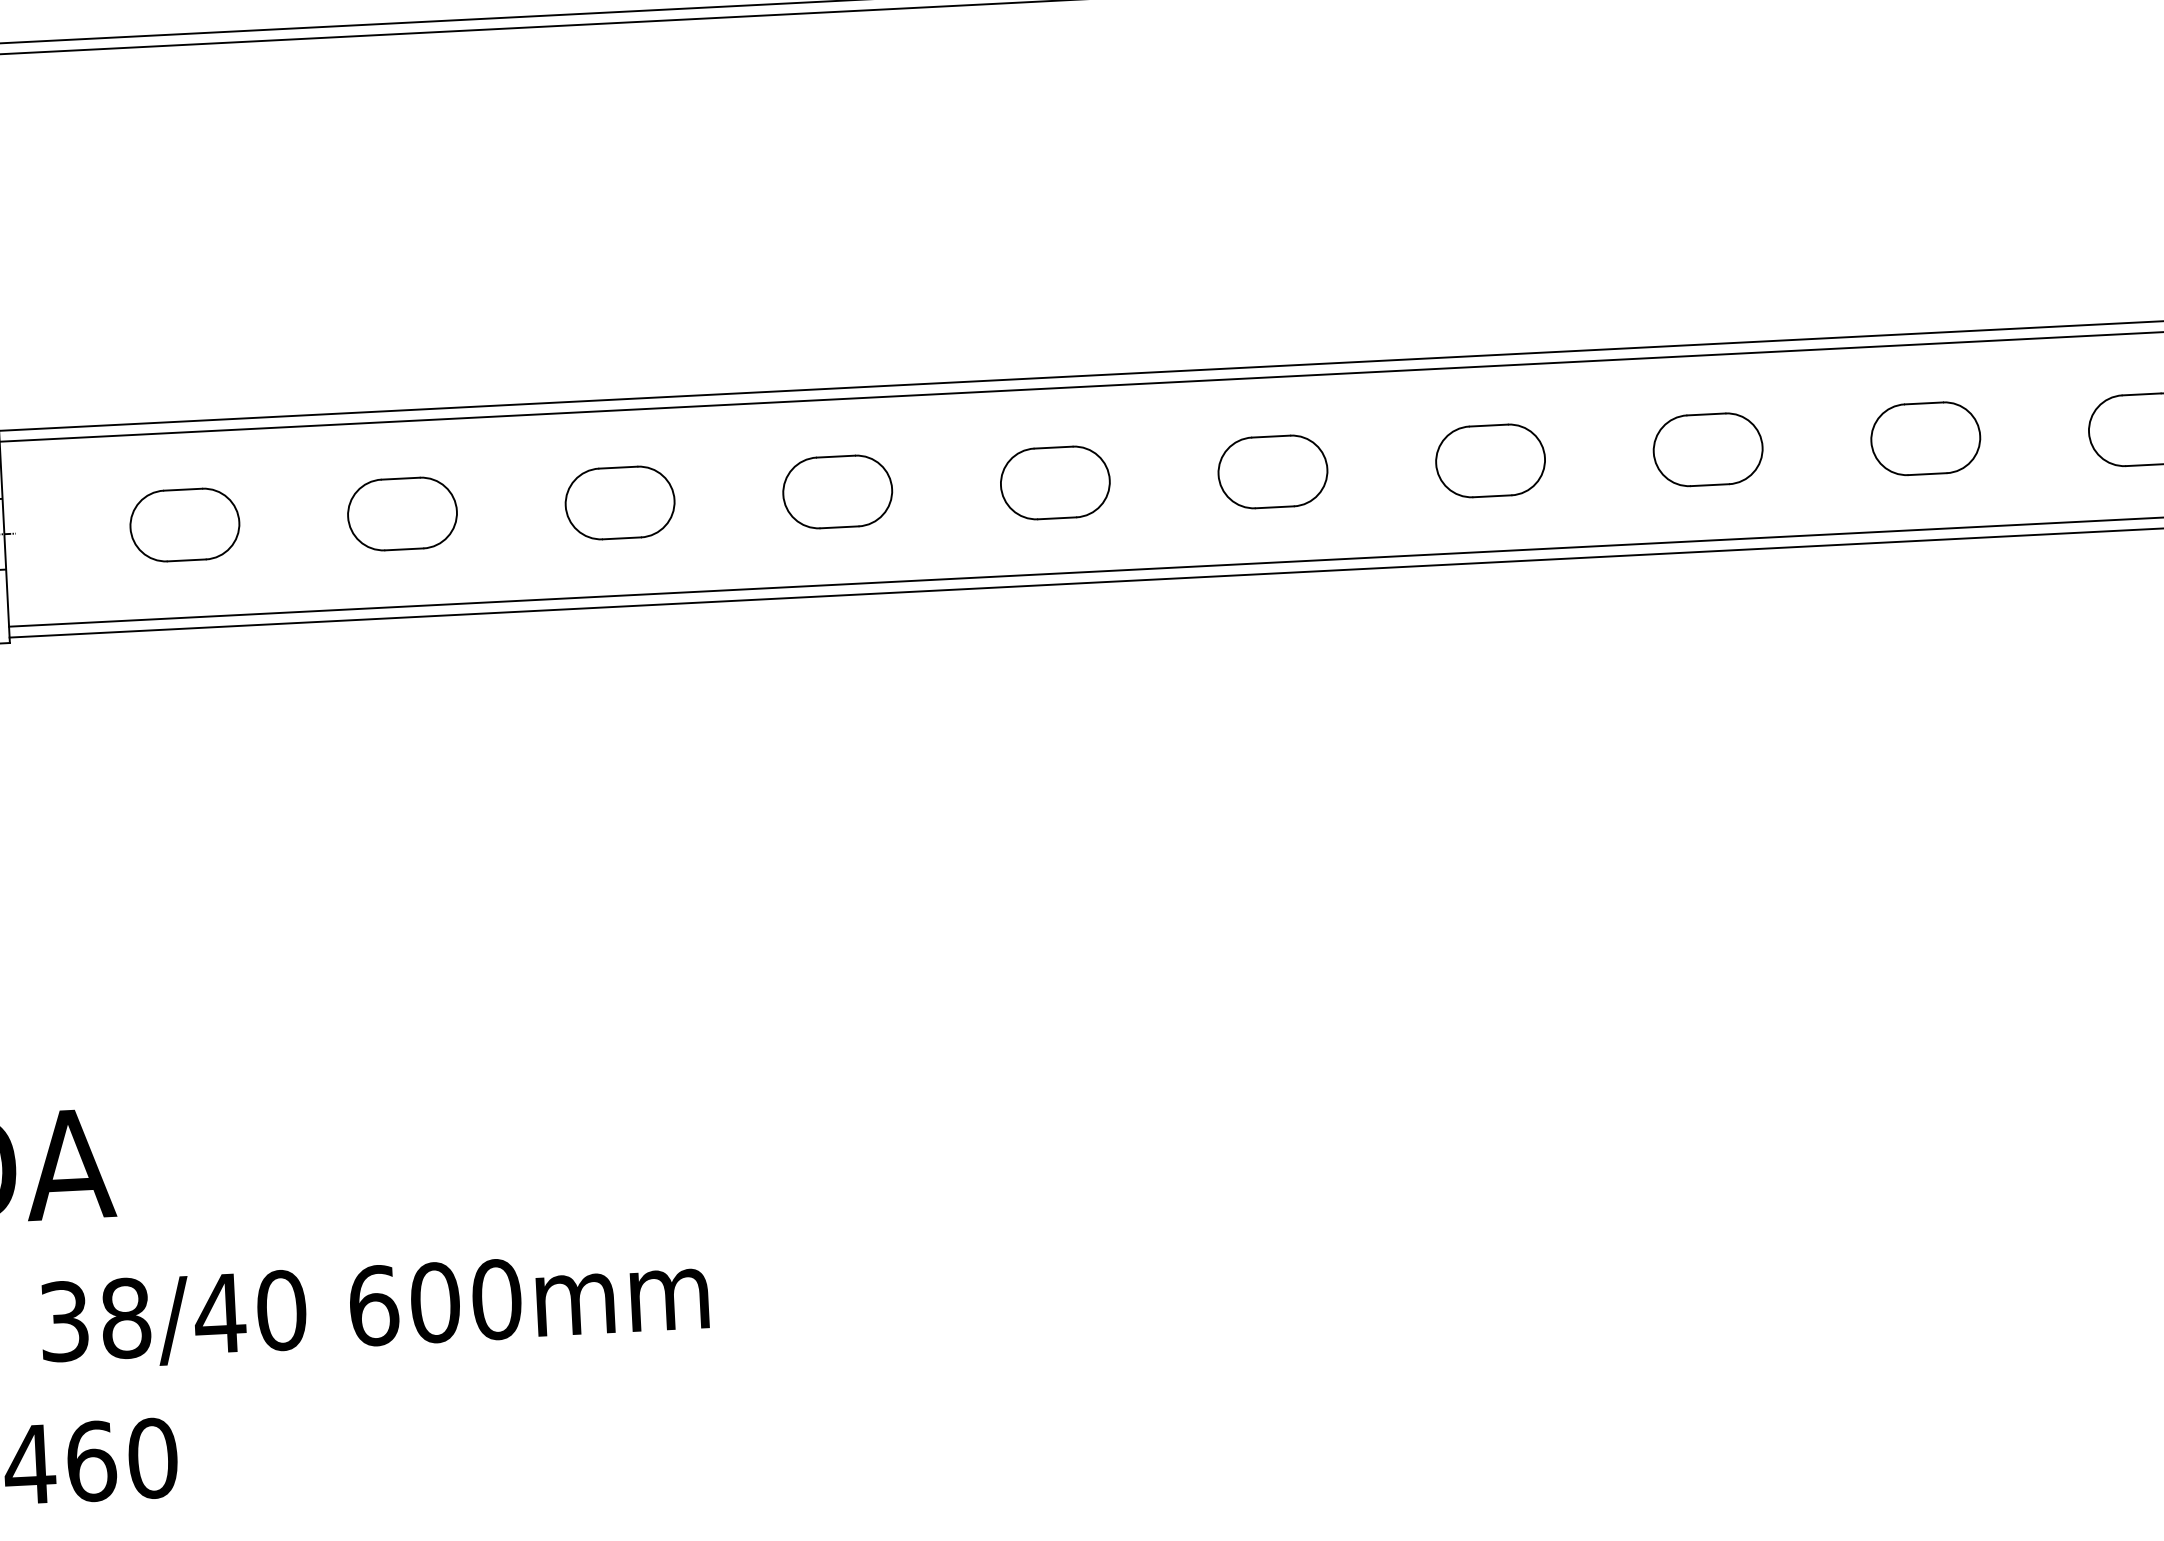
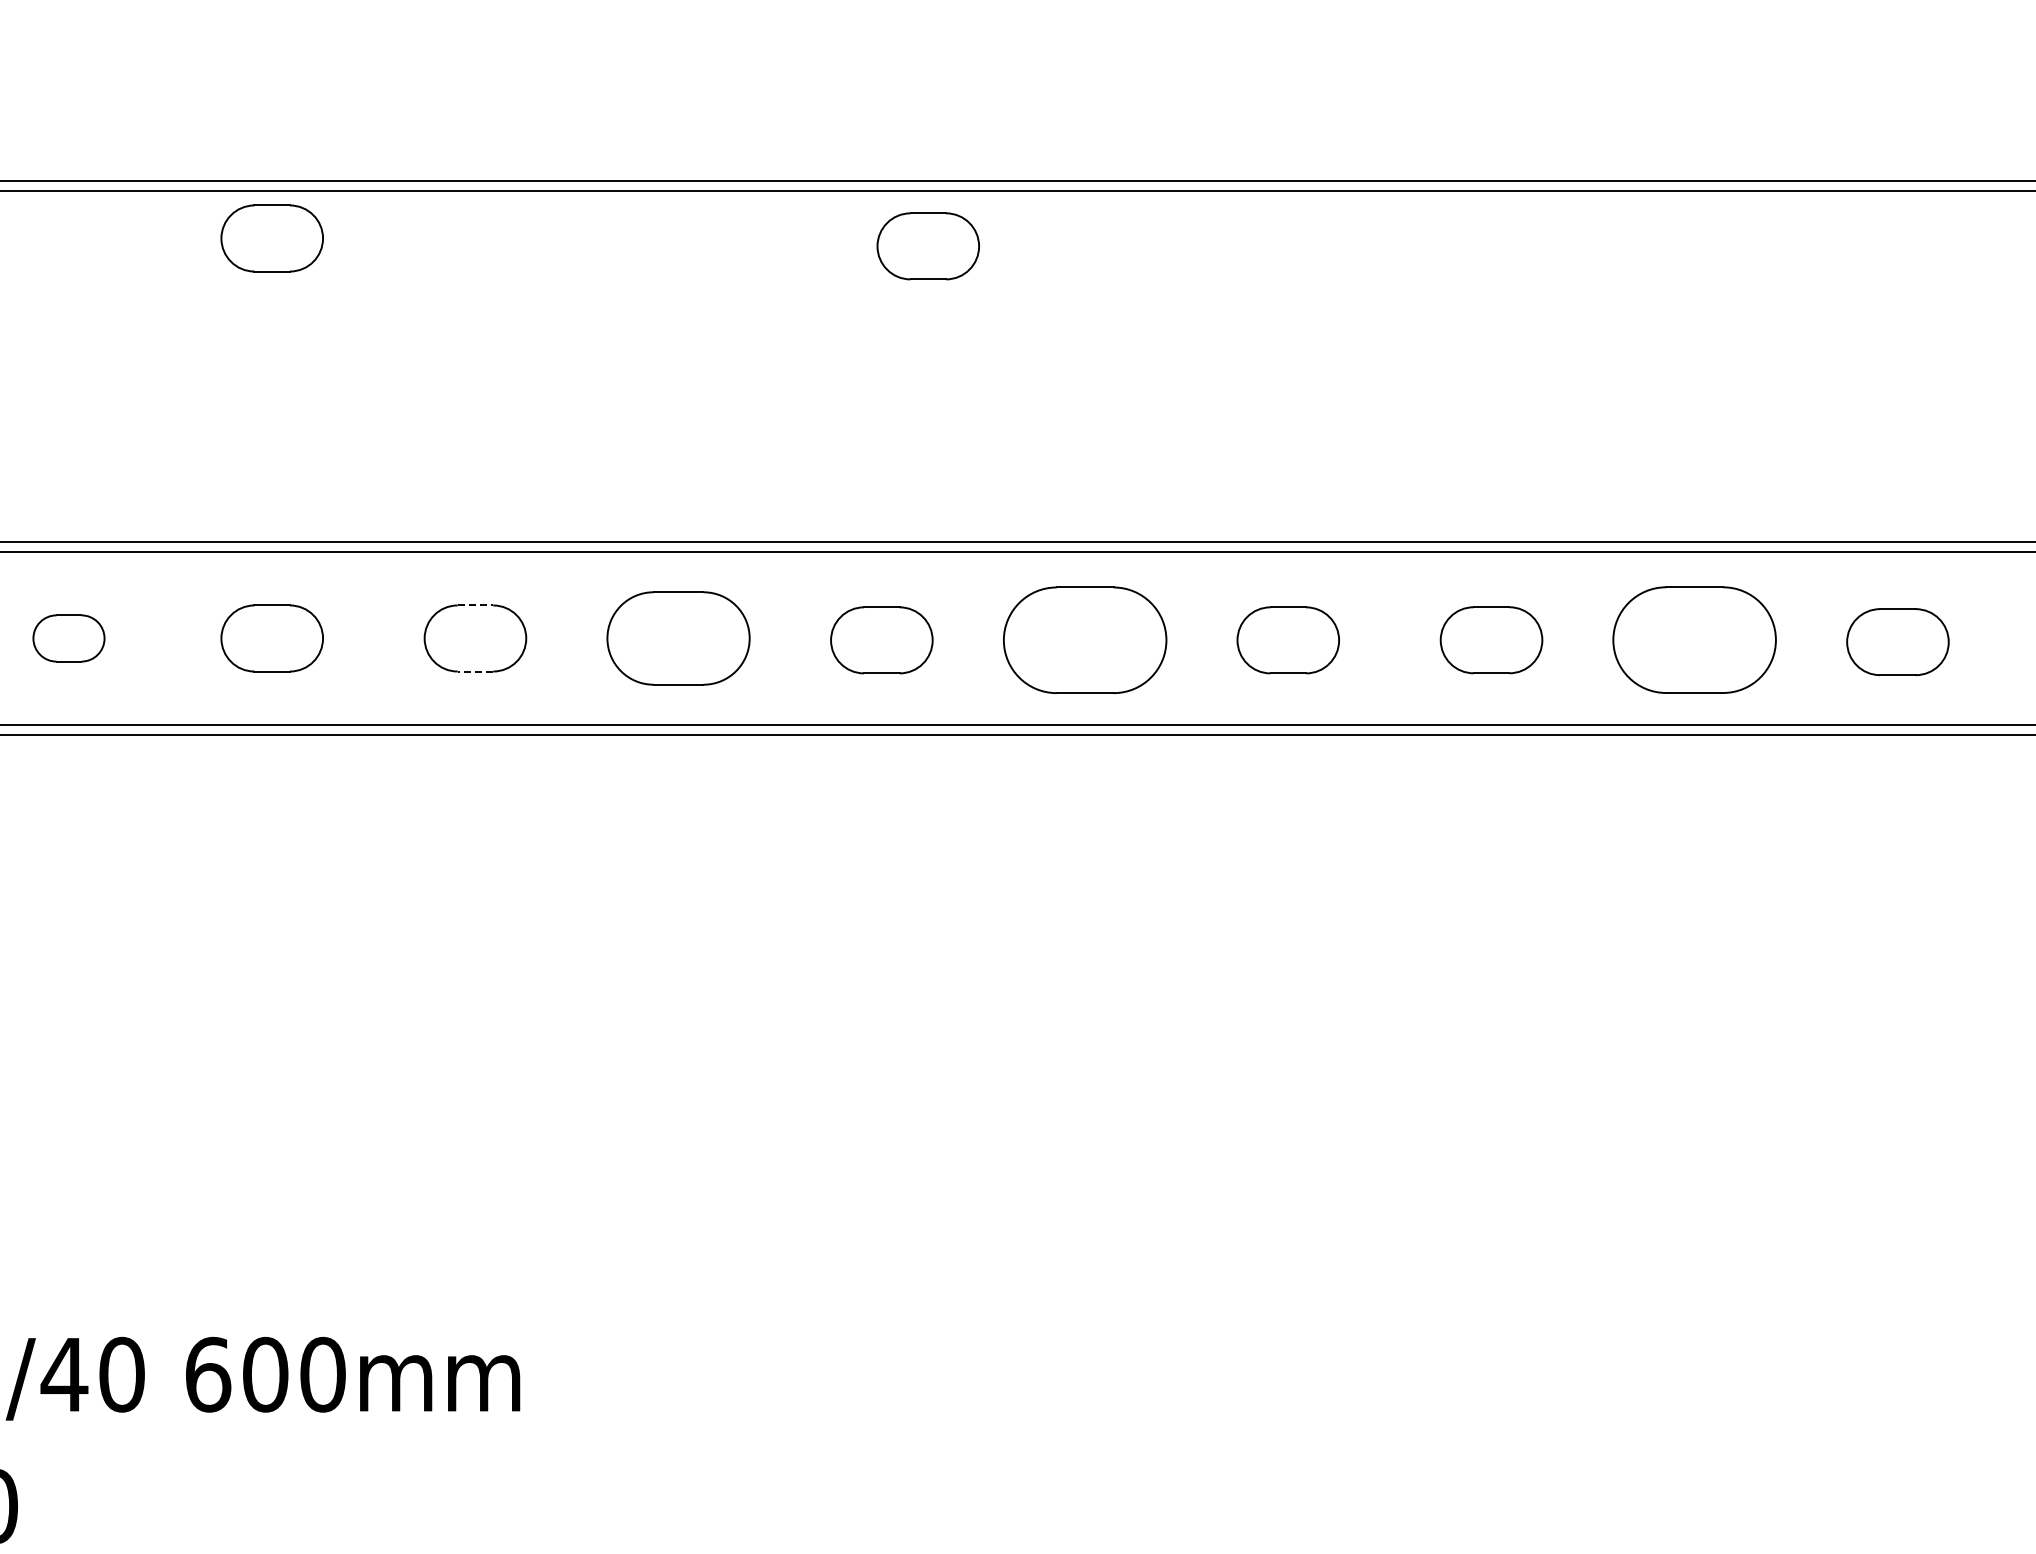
part: (1082, 58) -> (927, 246), added
part: (380, 85) -> (271, 238), added
part: (1925, 439) -> (1694, 640), size x1.6
line: (618, 467) -> (475, 605), solid -> dashed
part: (1272, 472) -> (1084, 640), size x1.6
part: (837, 492) -> (678, 638), size x1.4
part: (184, 525) -> (68, 638), size x0.7
line: (621, 538) -> (475, 671), solid -> dashed

